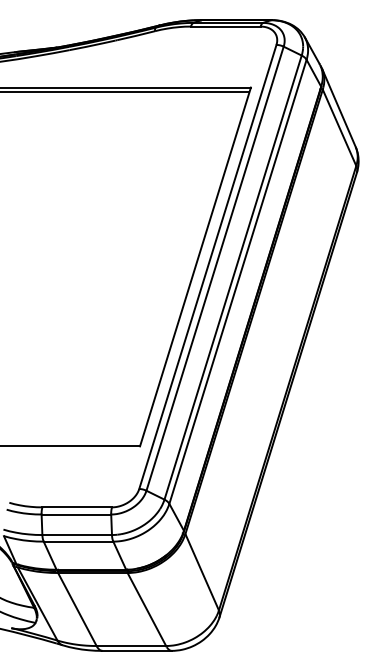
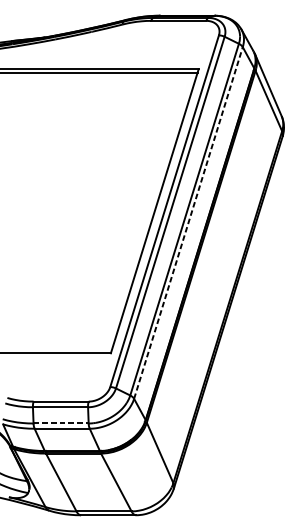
line: (238, 281) -> (188, 222), solid -> dashed
line: (77, 535) -> (61, 423), solid -> dashed

